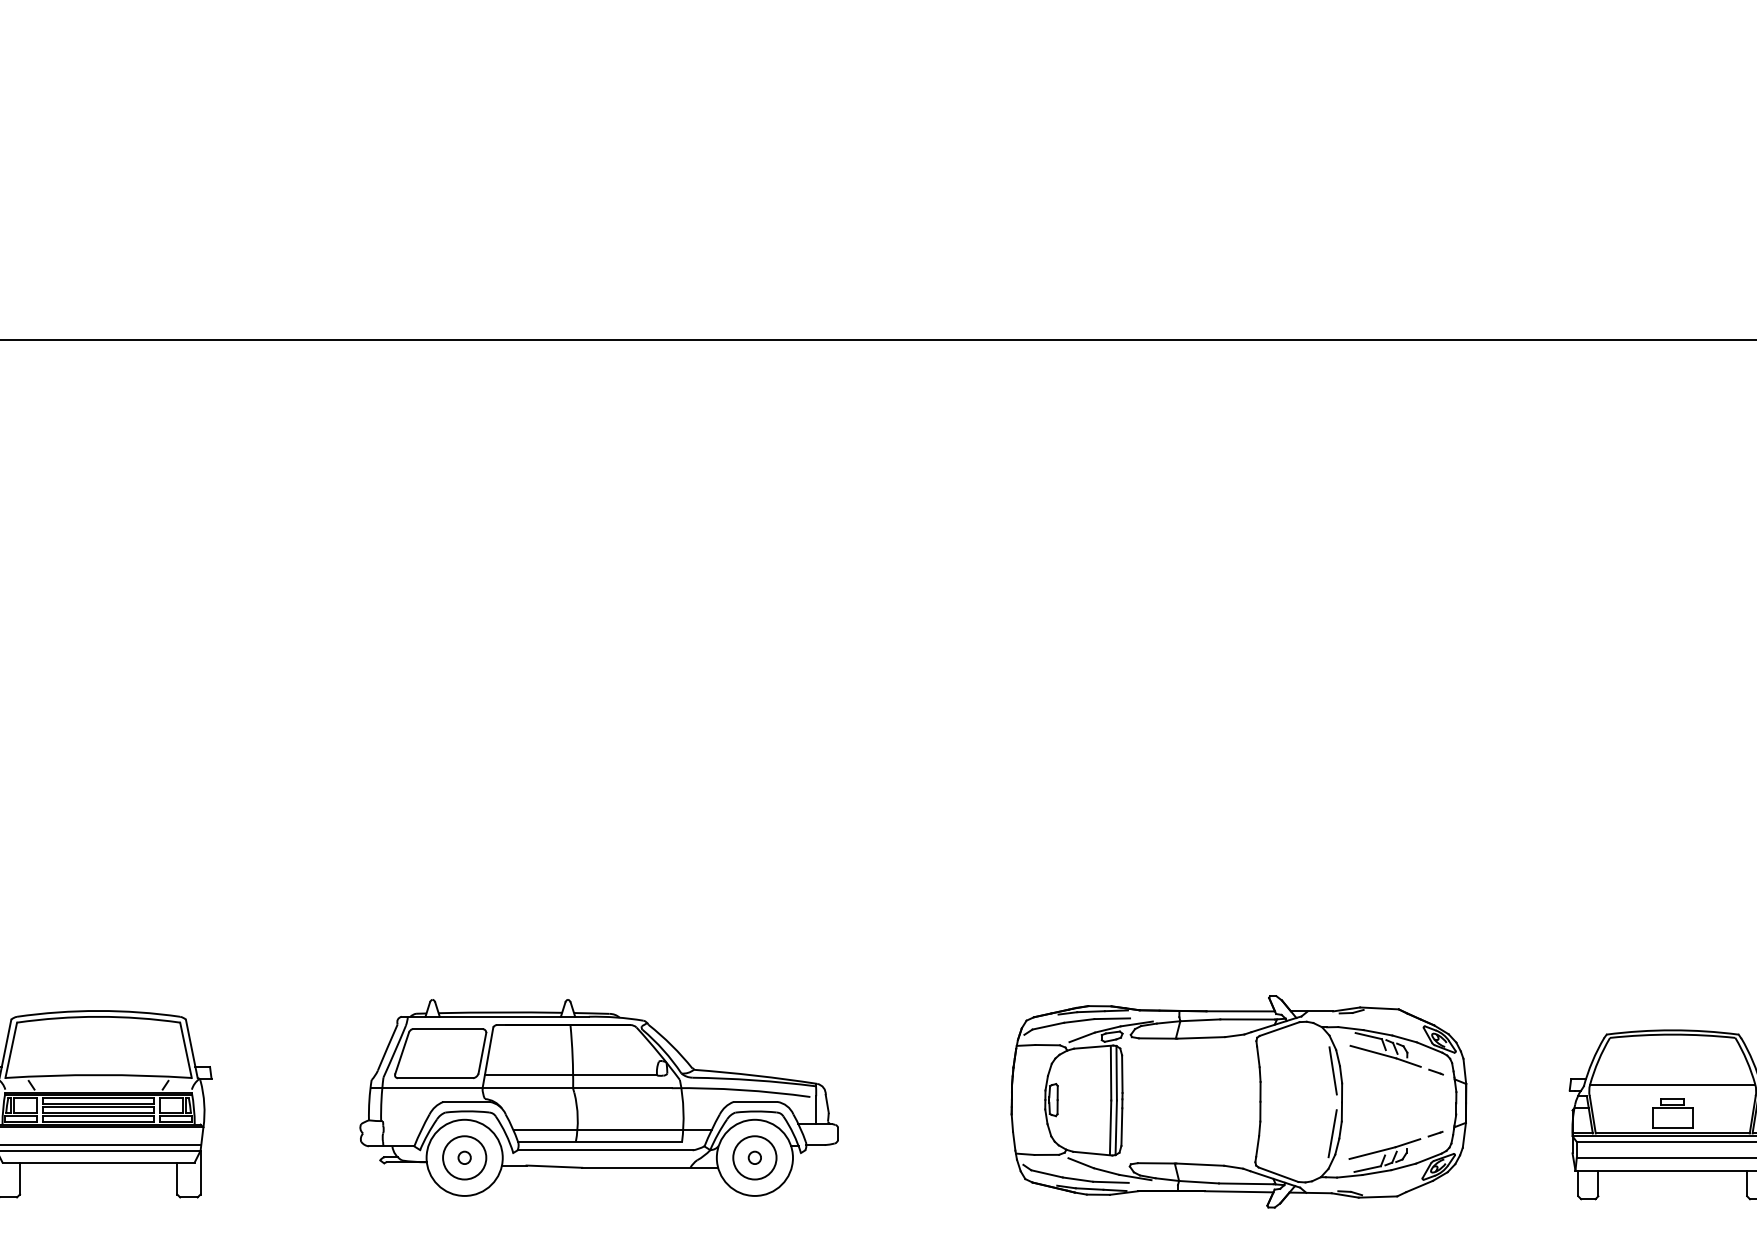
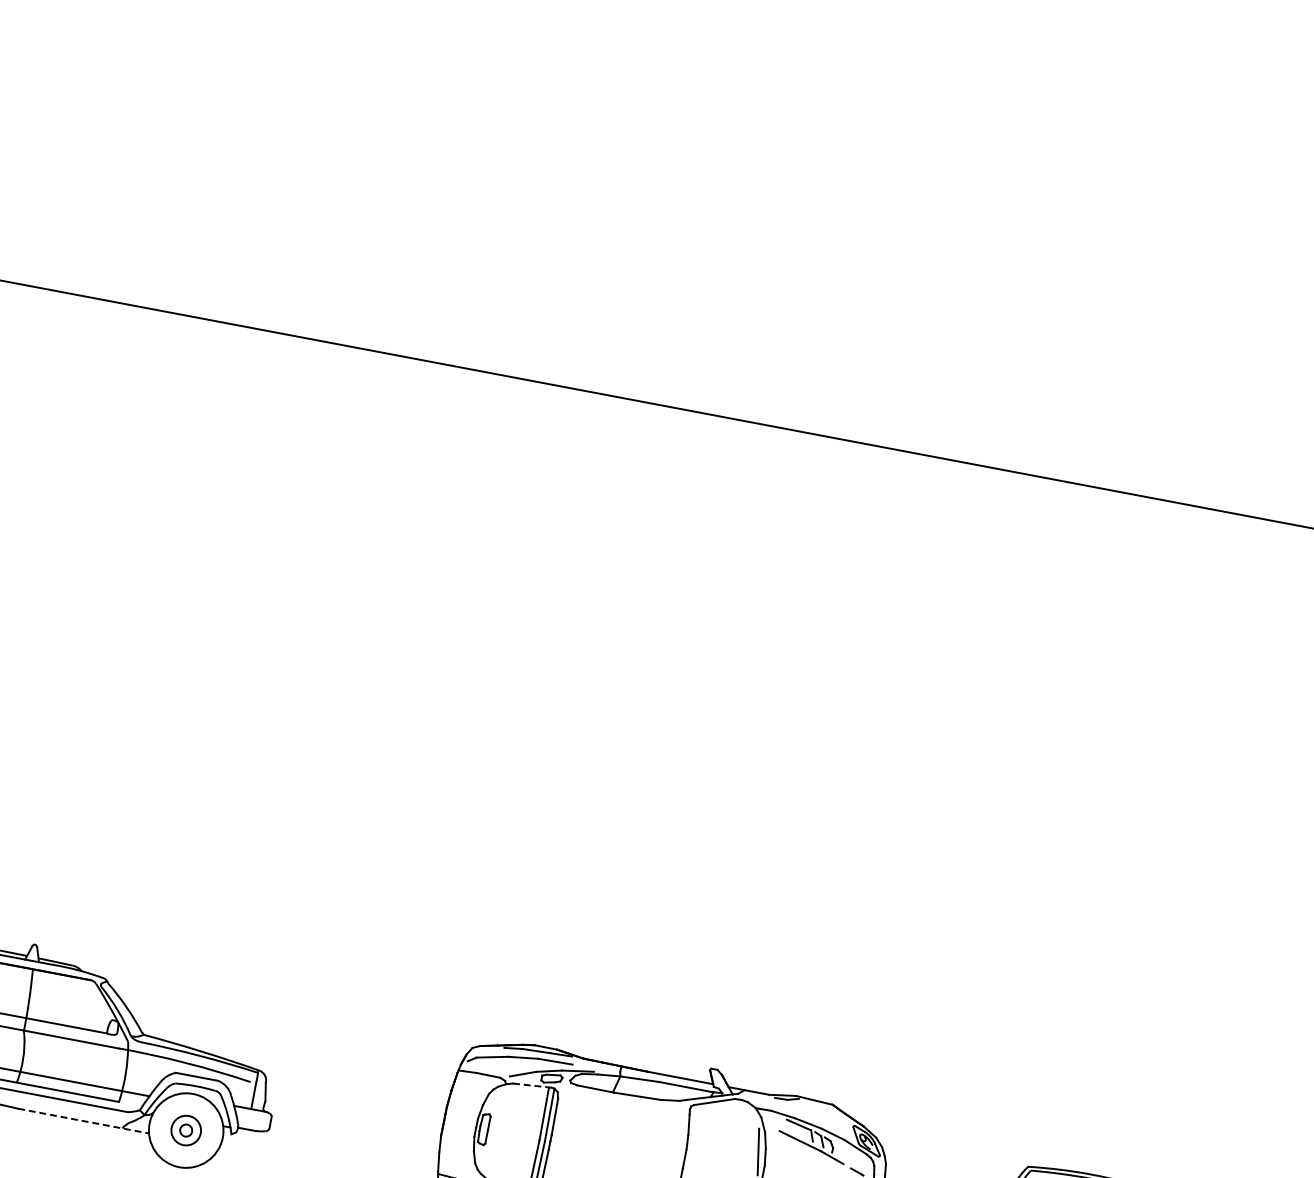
line: (1093, 1047) -> (532, 1085), solid -> dashed
circle: (754, 1157) -> (185, 1130), size x0.7
line: (650, 1167) -> (84, 1120), solid -> dashed

